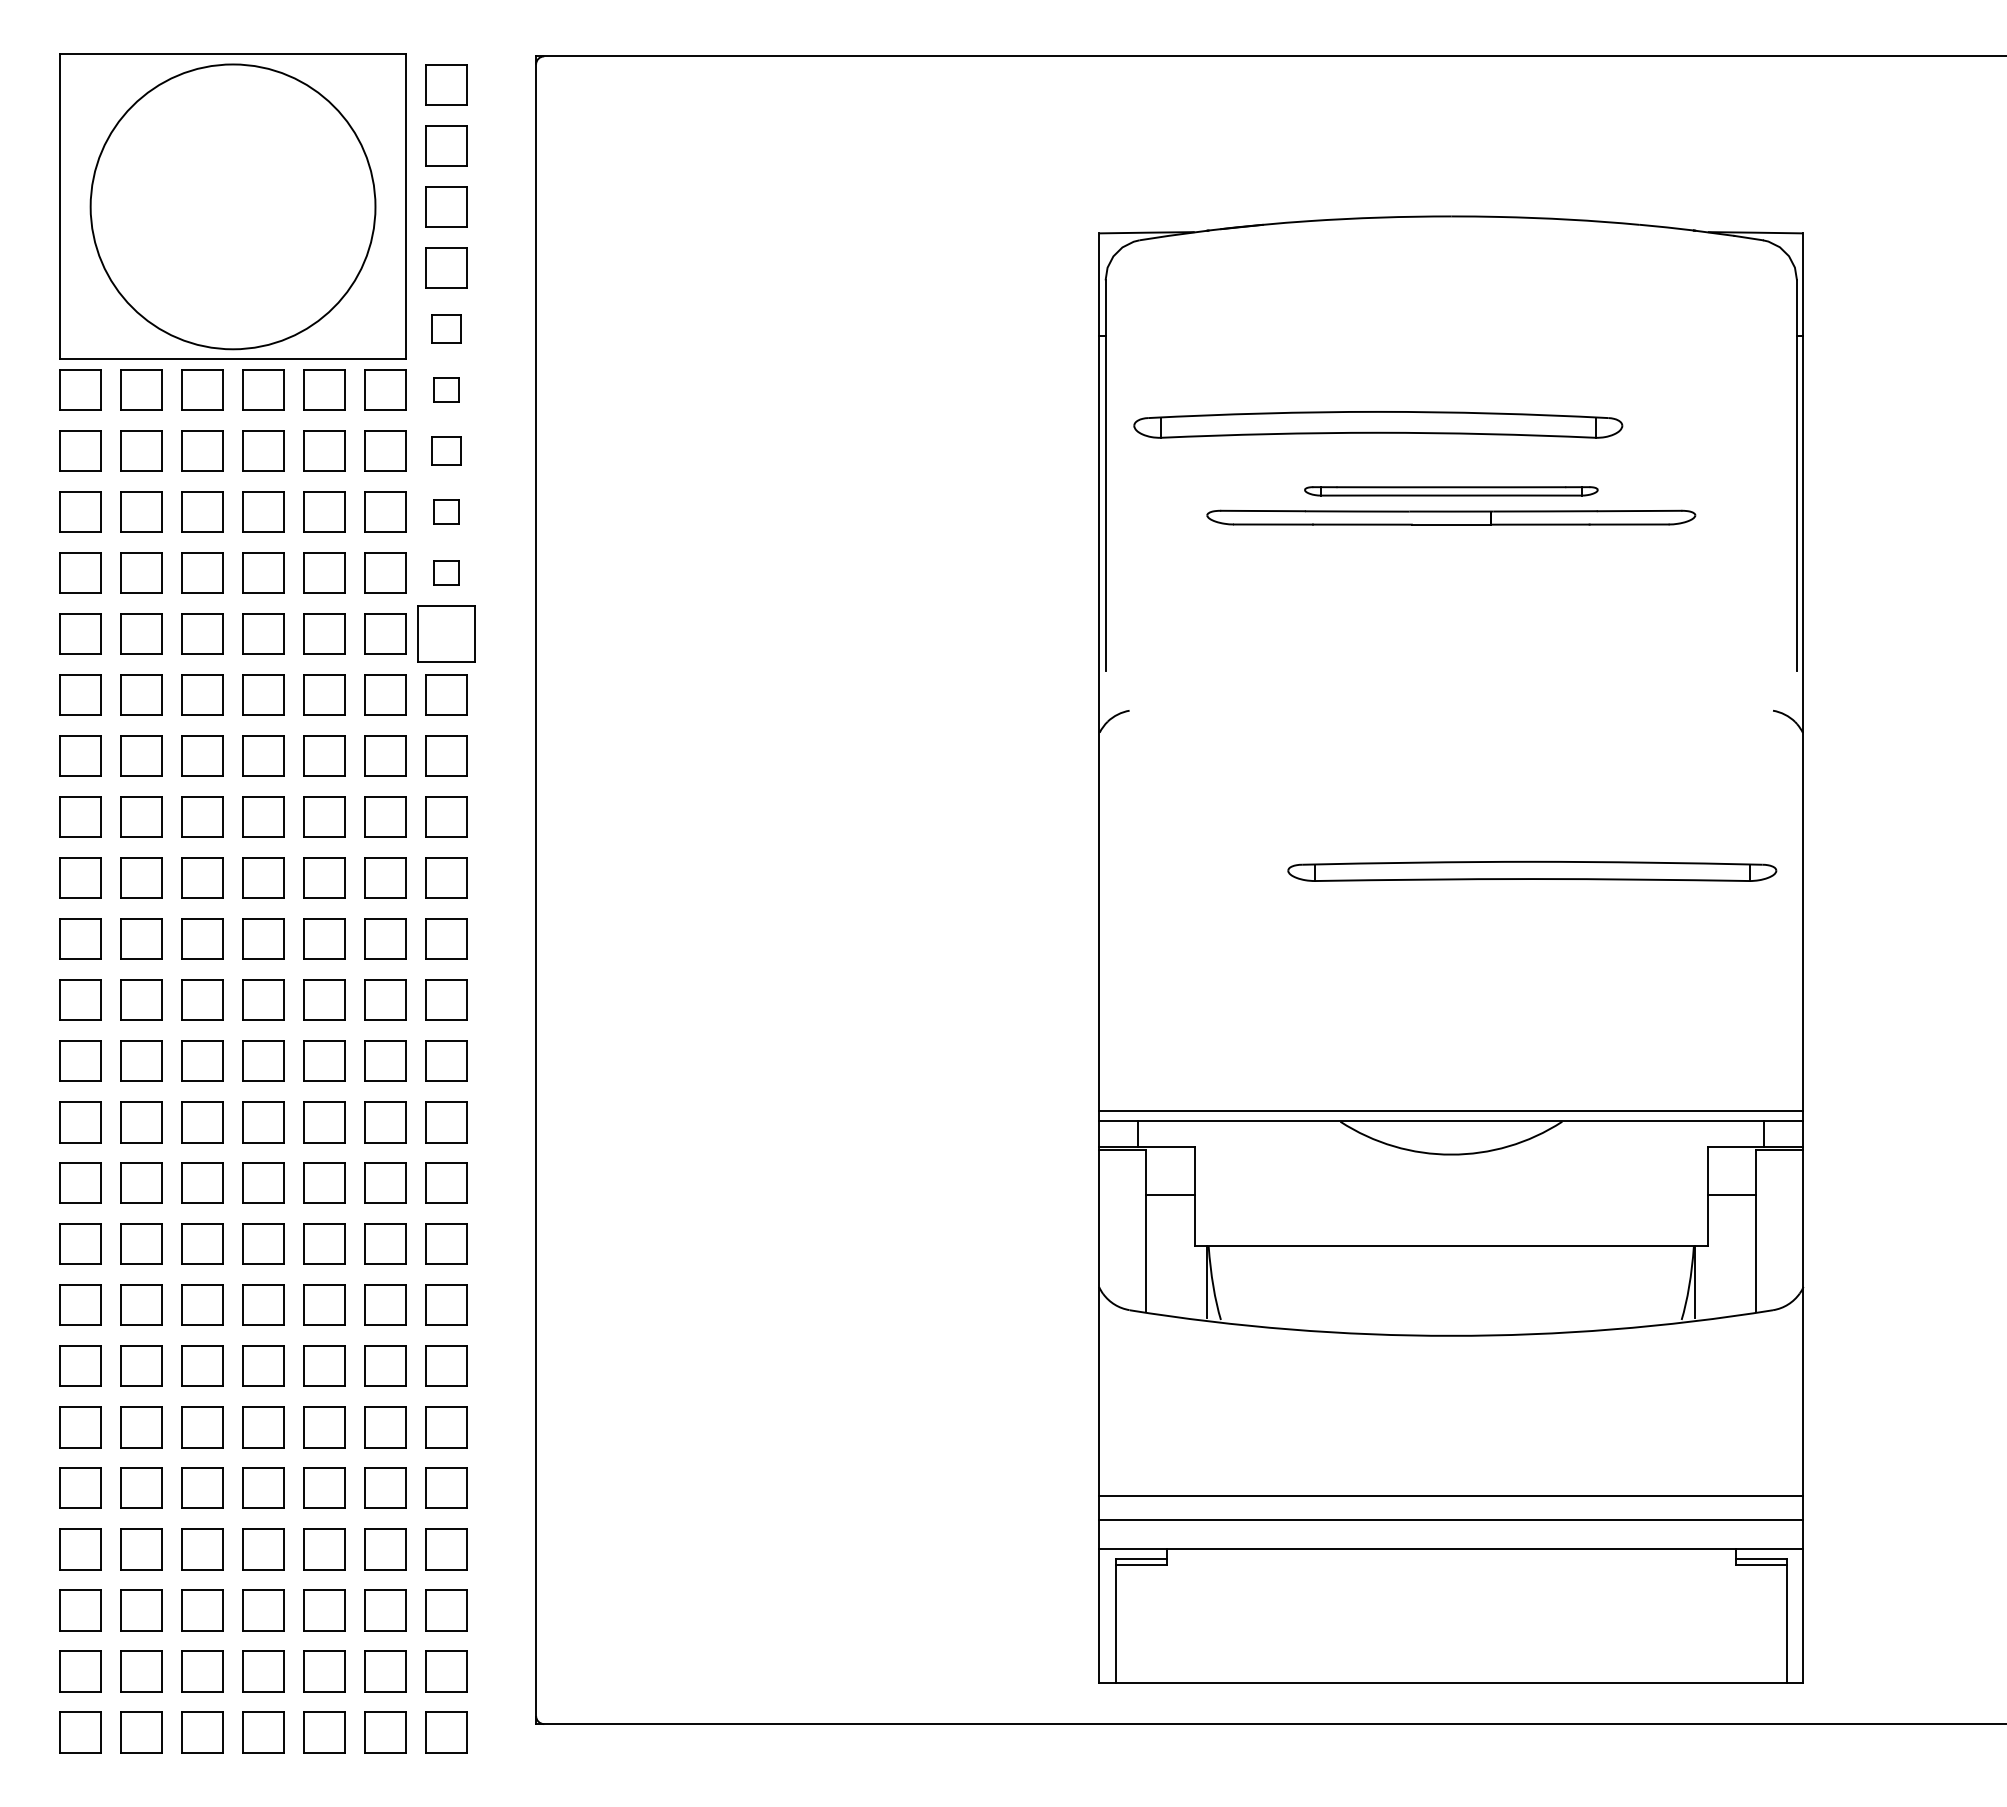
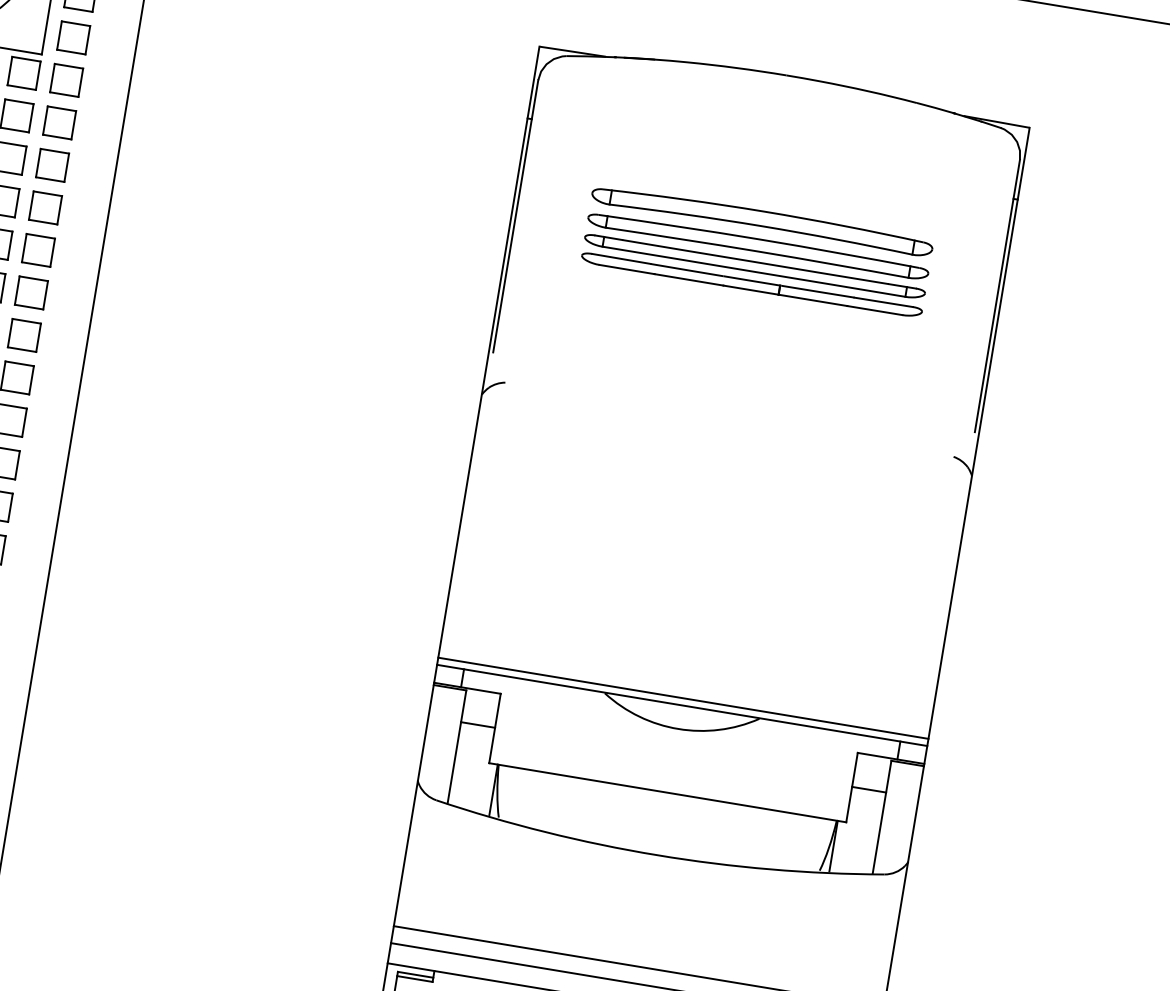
part: (446, 328) -> (73, 37), size x1.43
part: (446, 389) -> (66, 80), size x1.67
part: (1378, 424) -> (762, 220), moved
part: (446, 450) -> (59, 122), size x1.43
part: (1451, 491) -> (754, 267), size x1.67
part: (446, 511) -> (52, 165), size x1.67
part: (446, 572) -> (45, 207), size x1.67
part: (446, 633) -> (38, 250), size x0.71
part: (1532, 870) -> (758, 245), moved

